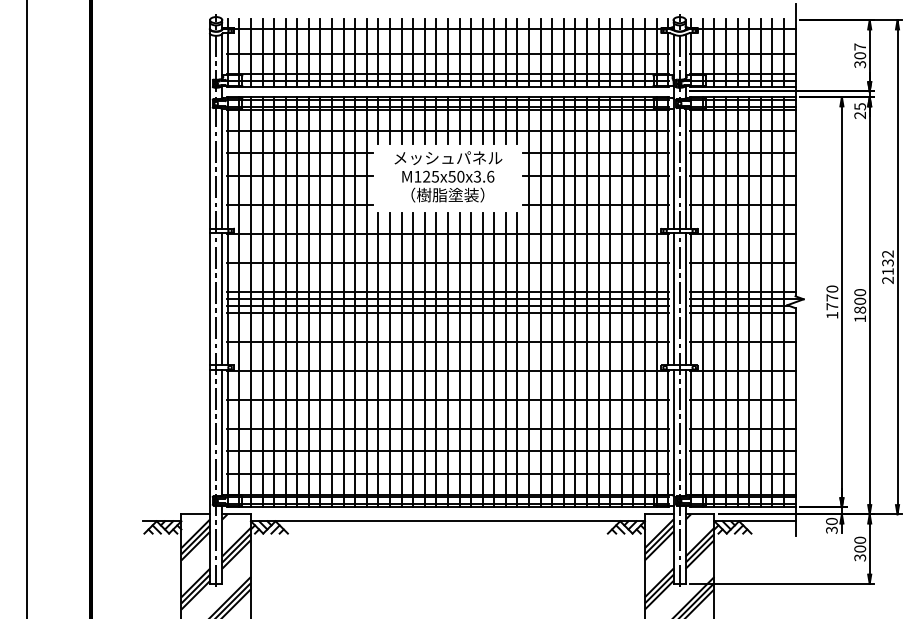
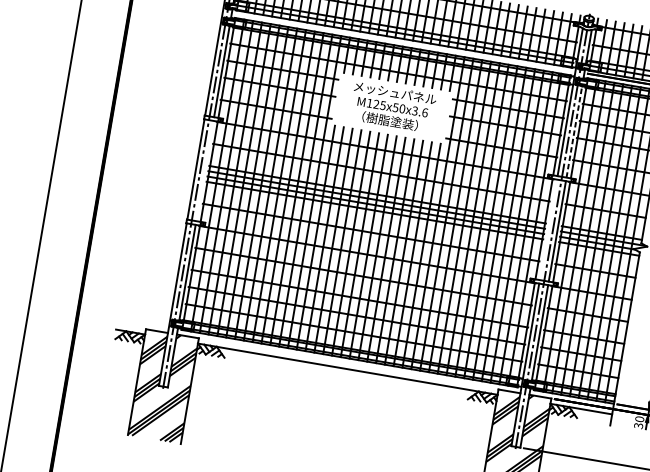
line: (685, 168) -> (574, 131), solid -> dashed
line: (222, 299) -> (205, 171), removed
line: (673, 299) -> (548, 229), removed

